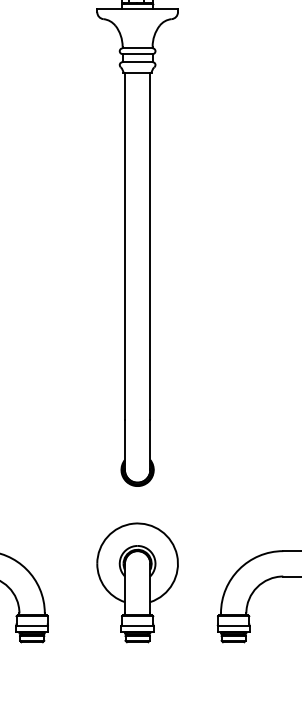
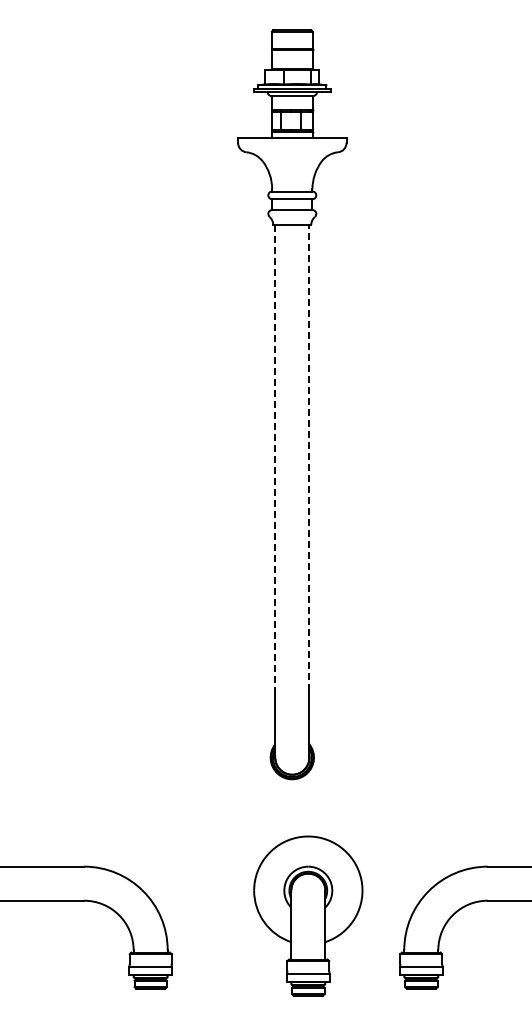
line: (125, 247) -> (275, 458), solid -> dashed
line: (150, 247) -> (309, 458), solid -> dashed
part: (137, 582) -> (308, 915), moved

